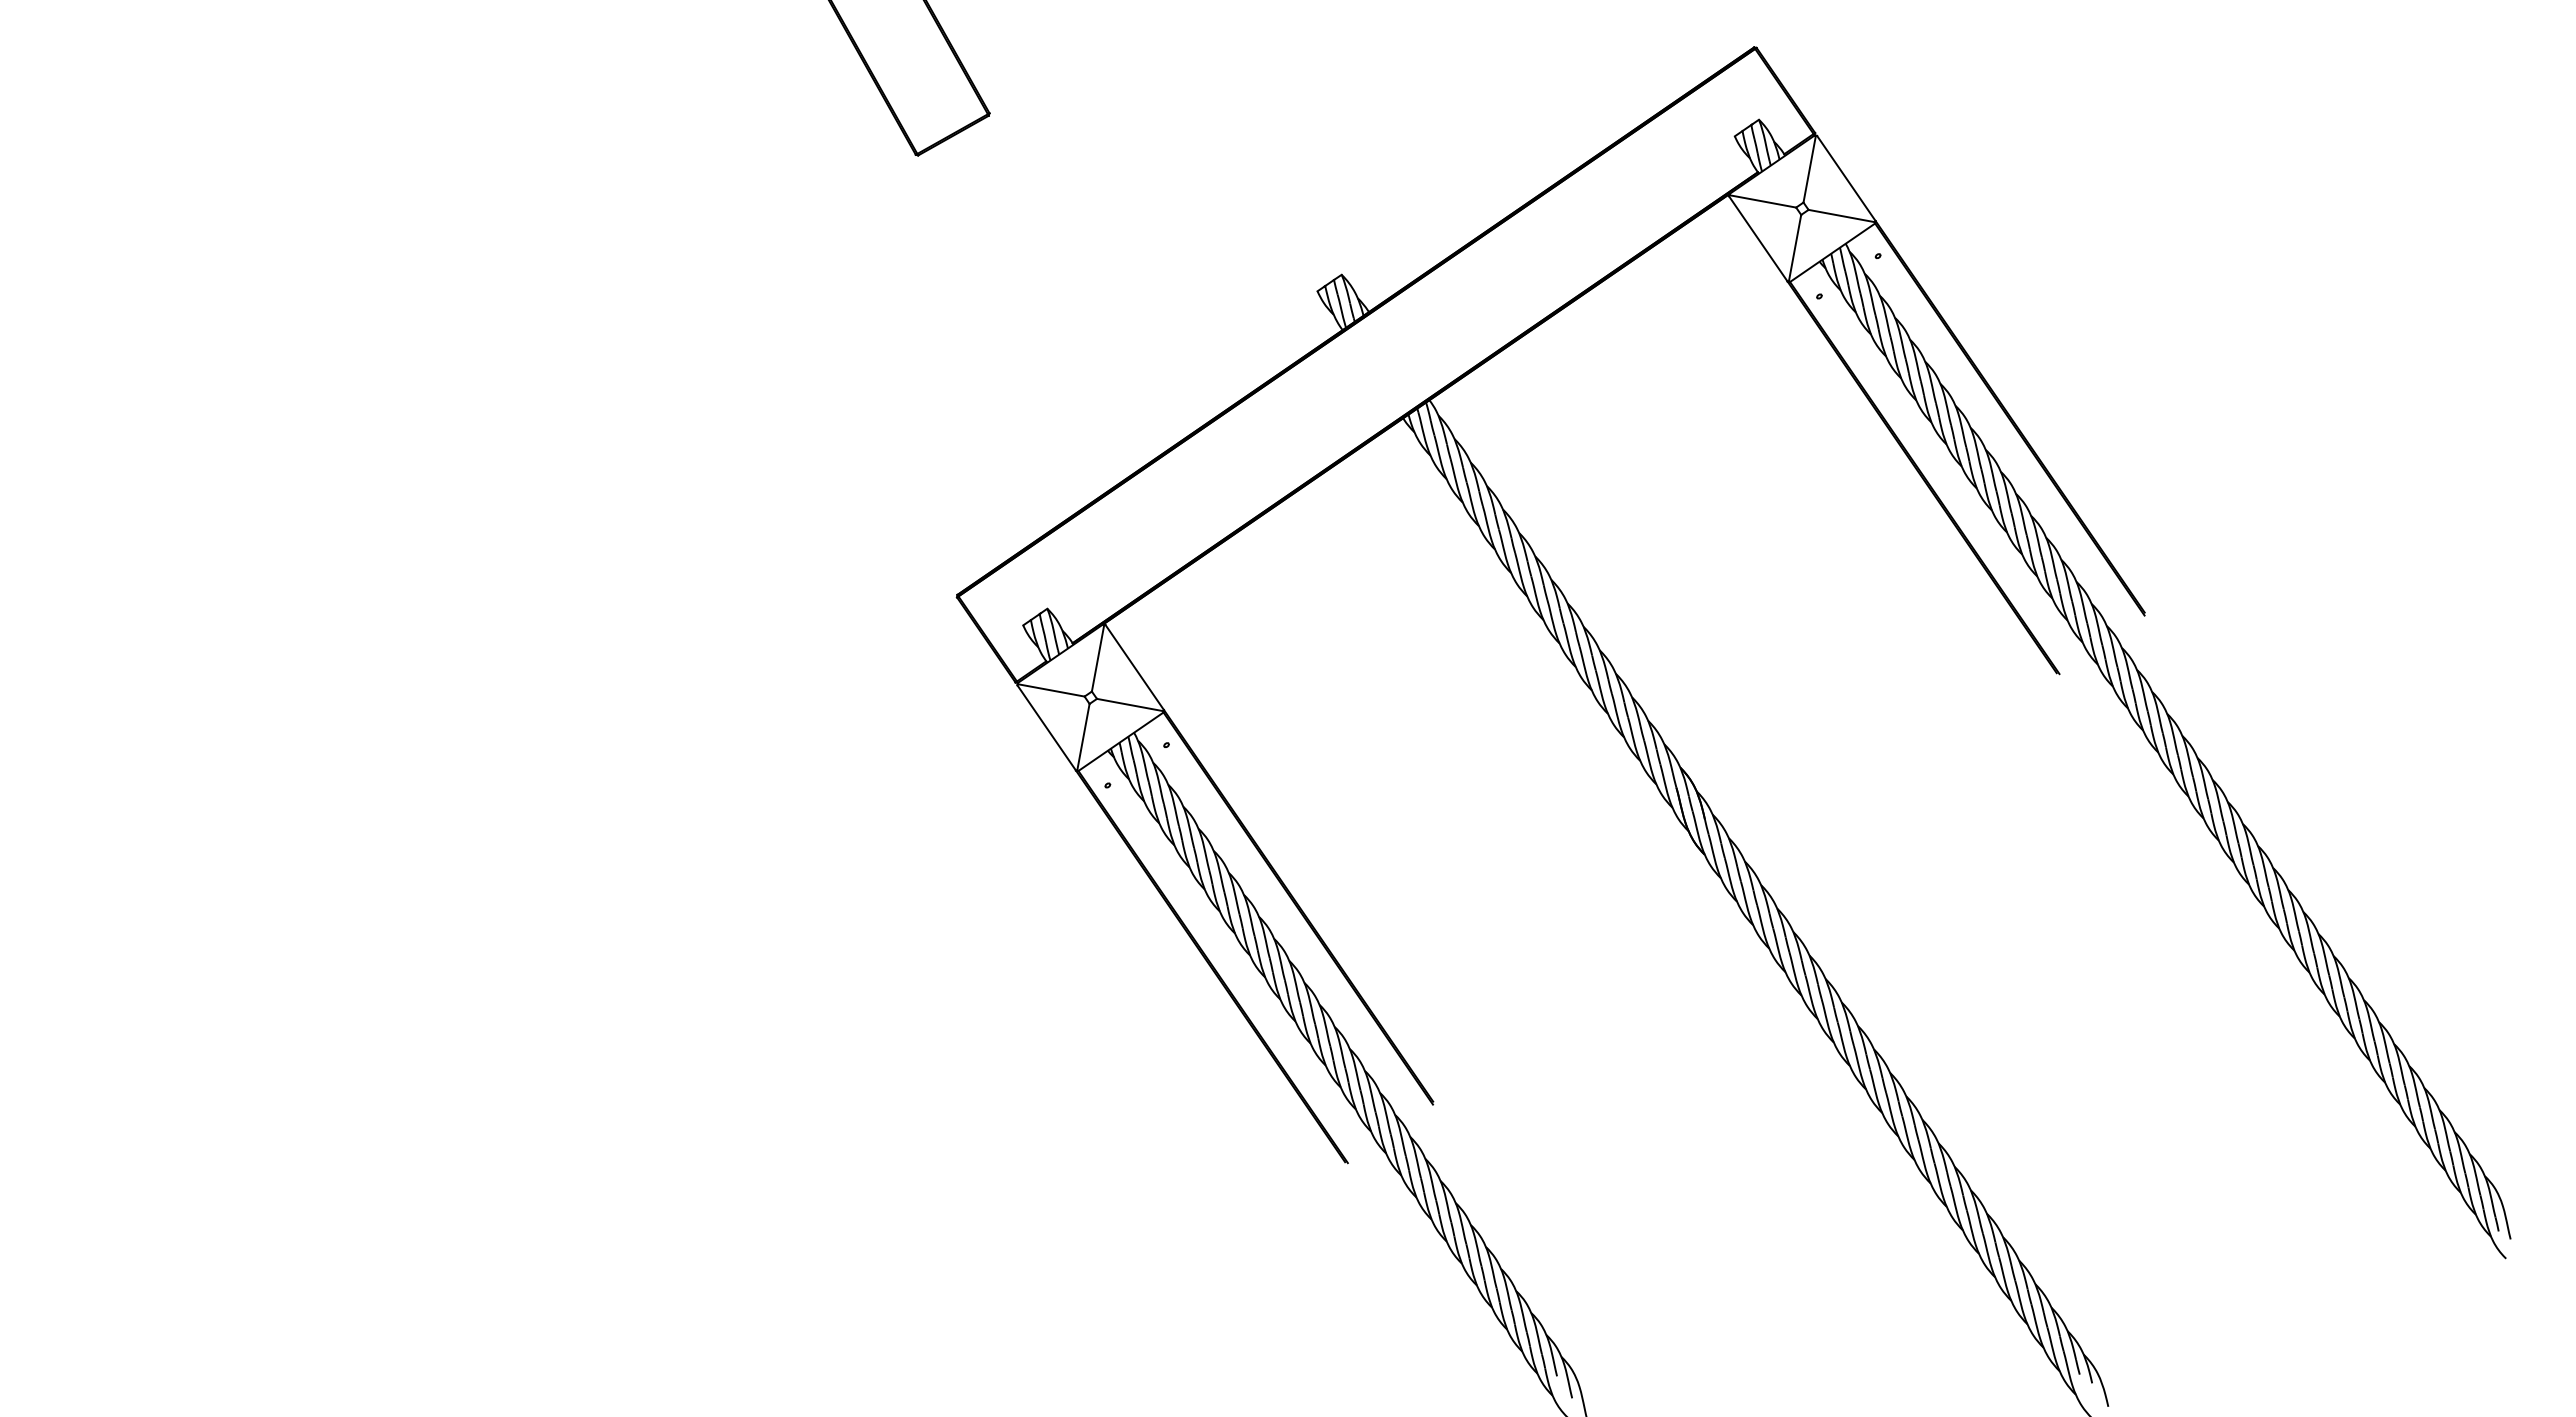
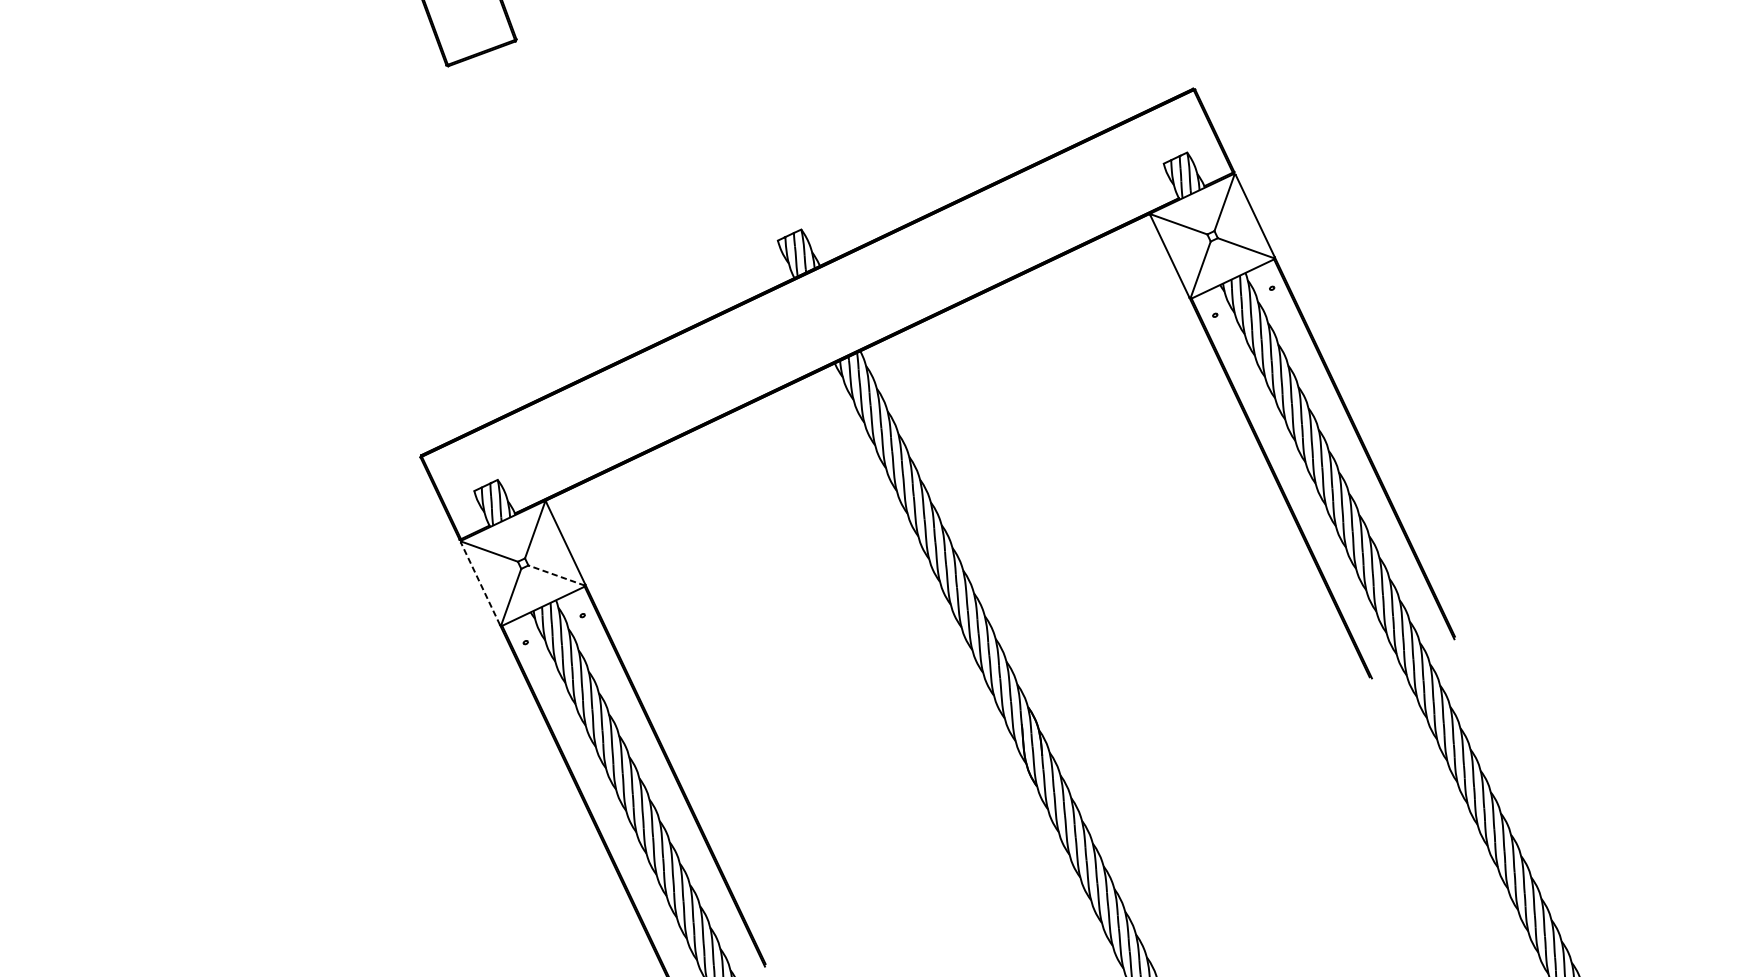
line: (1130, 705) -> (556, 575), solid -> dashed
line: (1046, 727) -> (480, 583), solid -> dashed

